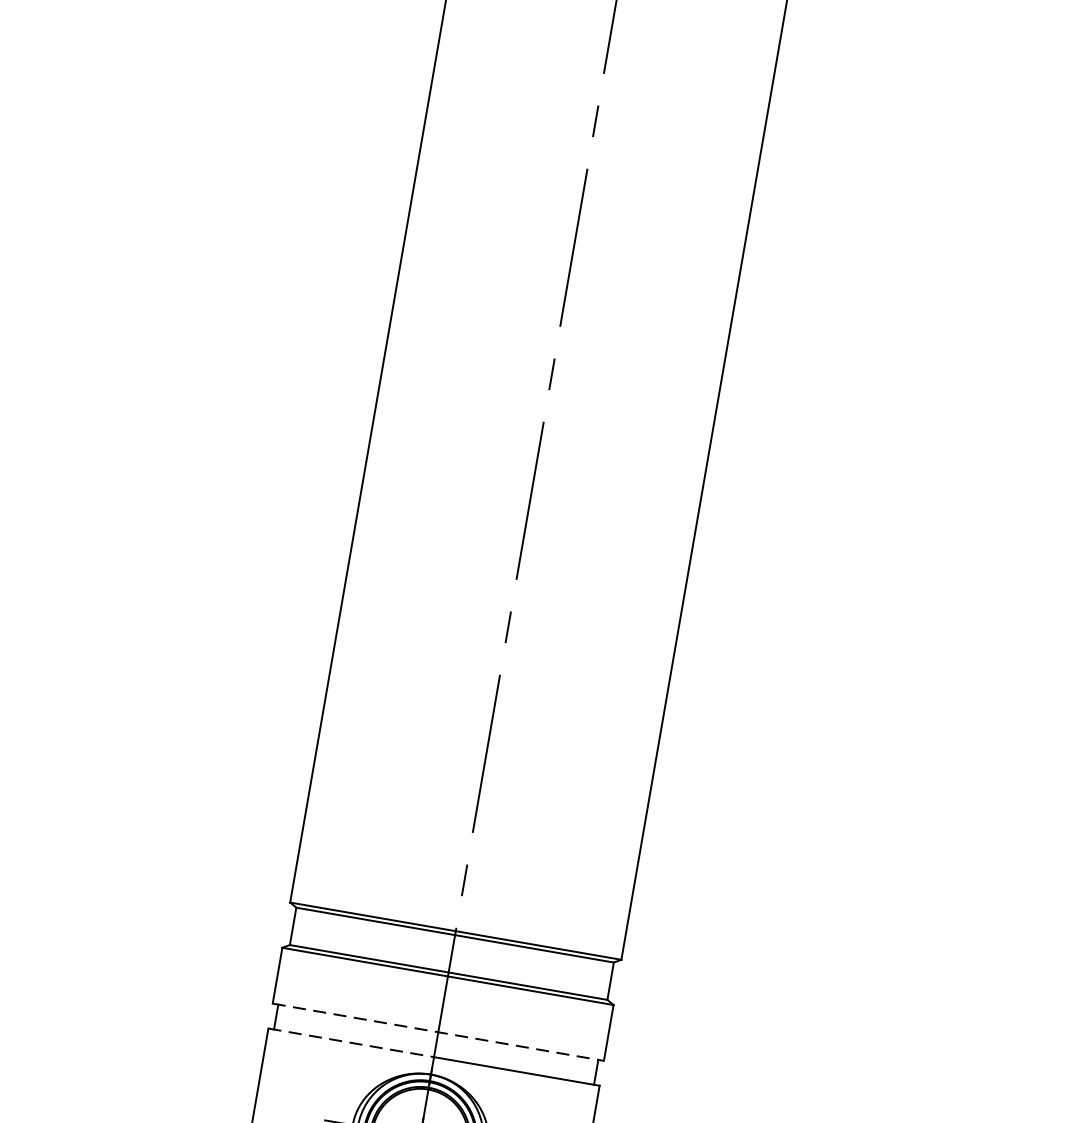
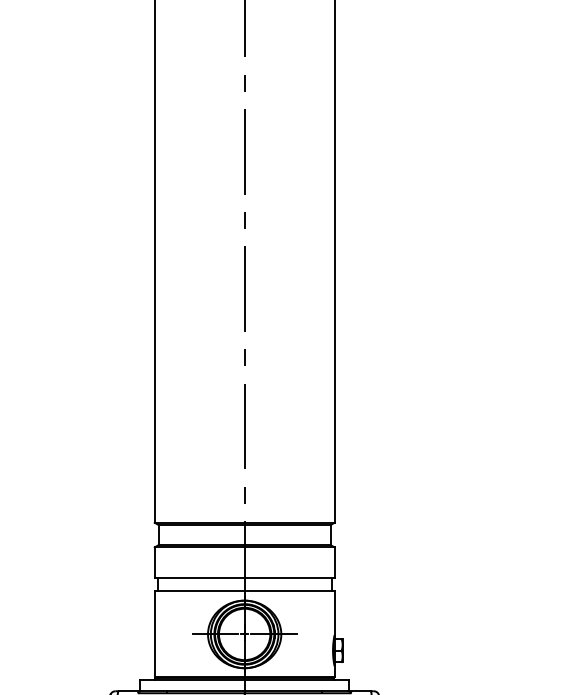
line: (438, 1031) -> (244, 577), dashed -> solid
line: (350, 1043) -> (199, 591), dashed -> solid

